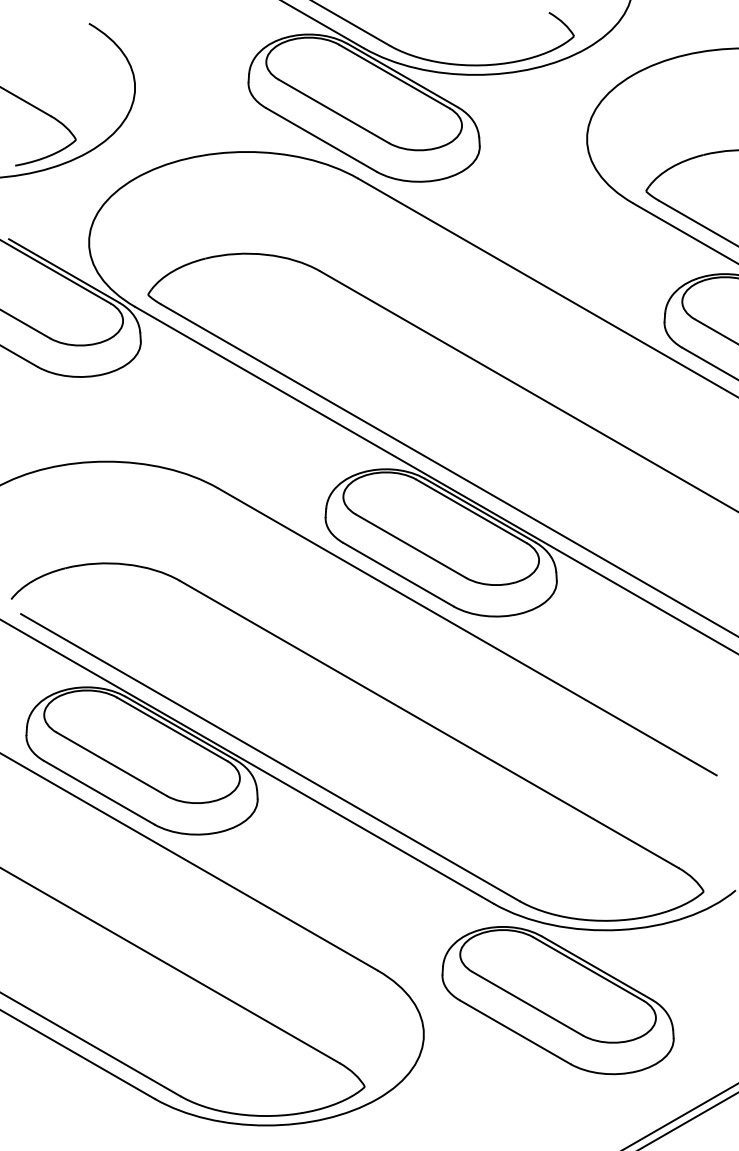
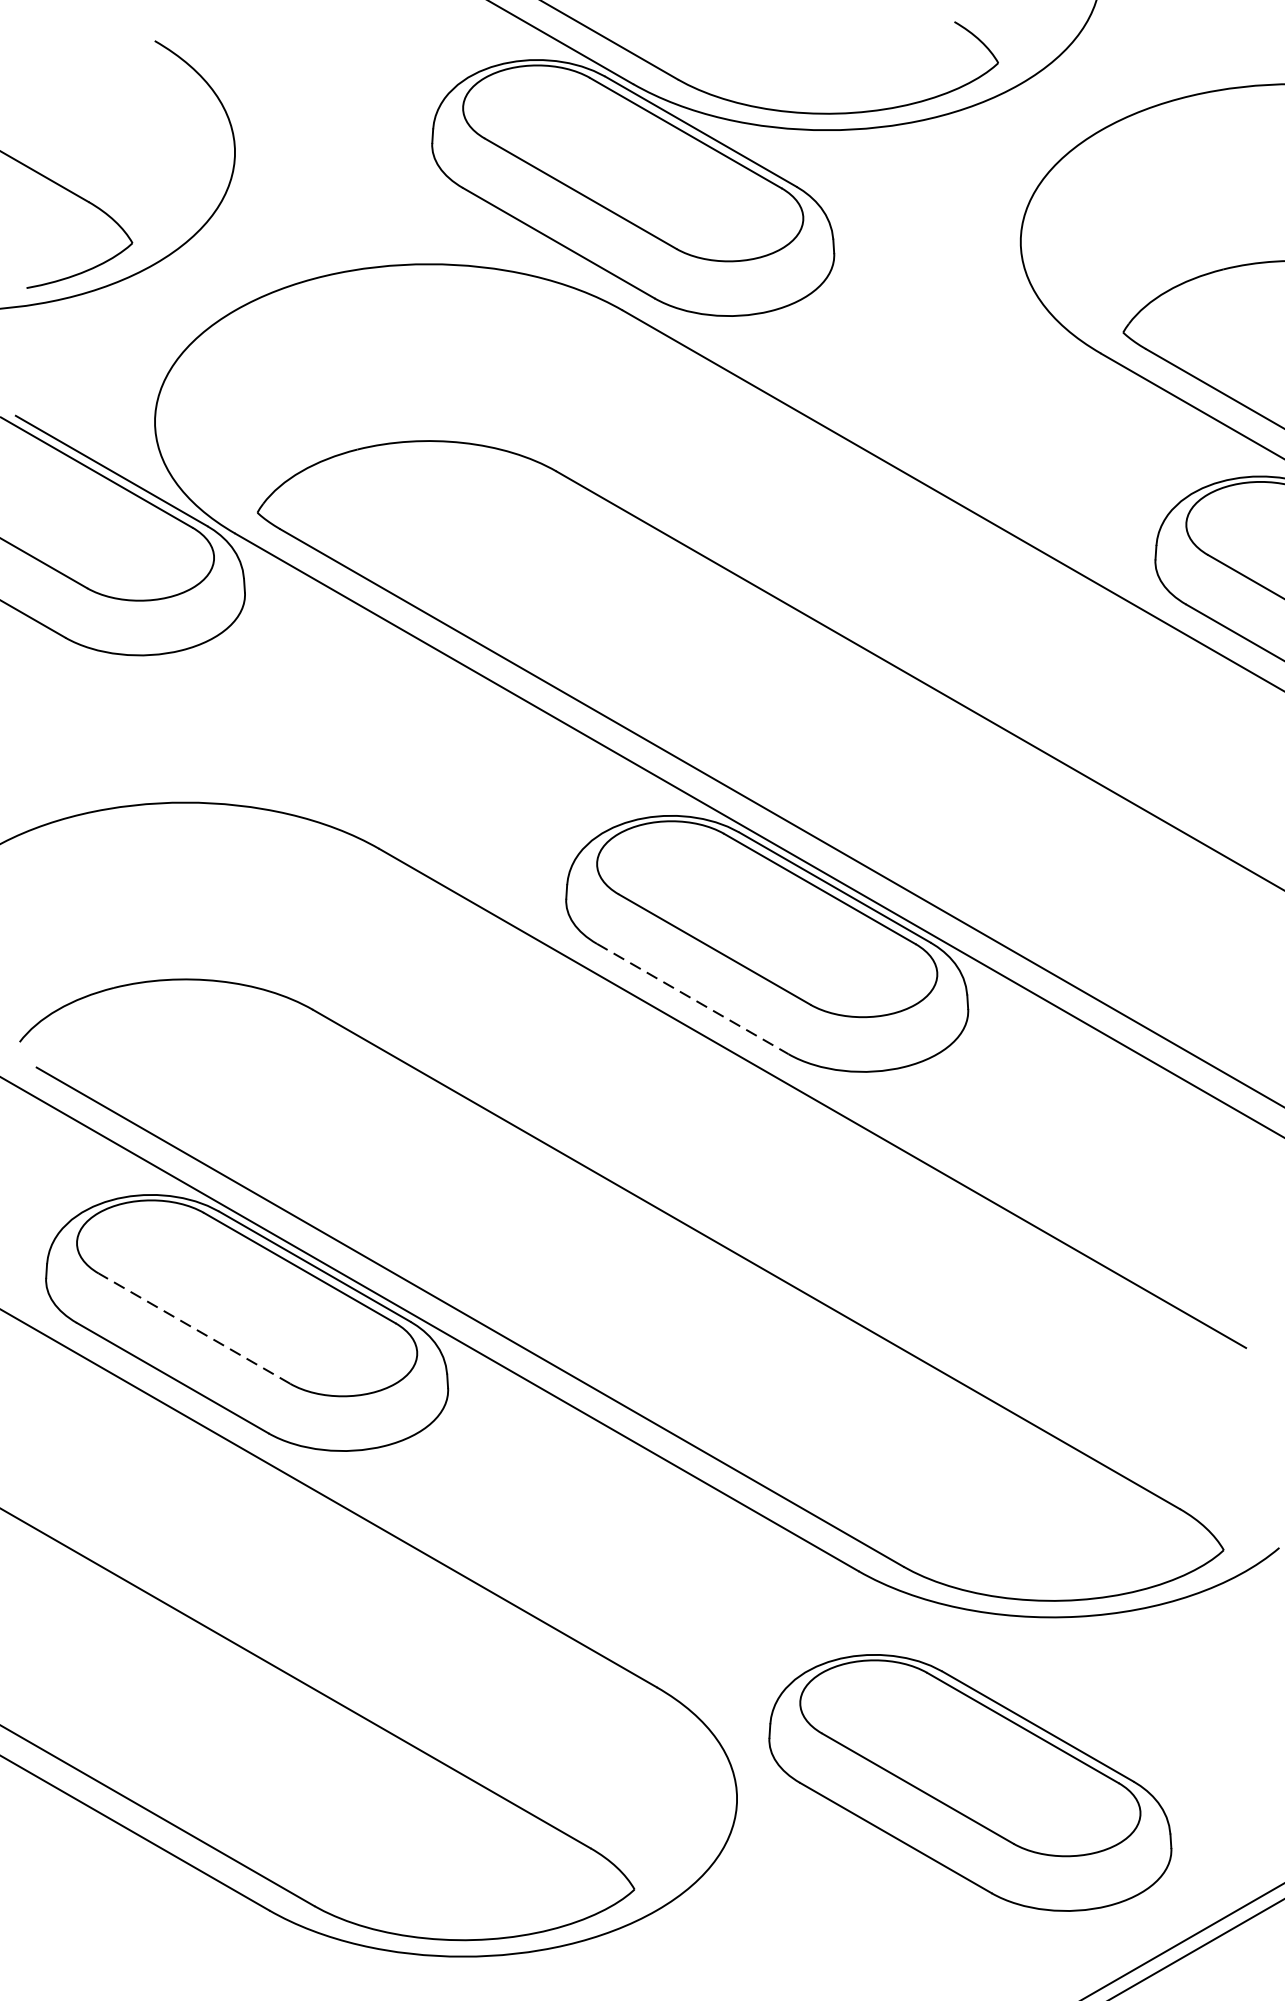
line: (398, 574) -> (692, 998), solid -> dashed
line: (111, 764) -> (193, 1329), solid -> dashed
part: (557, 1000) -> (969, 1782), moved

